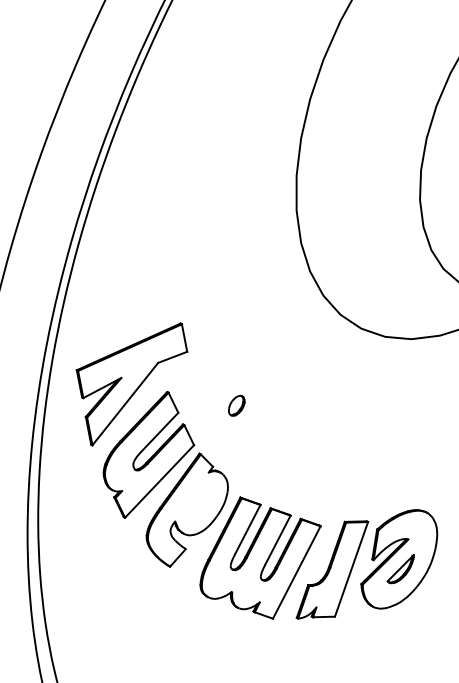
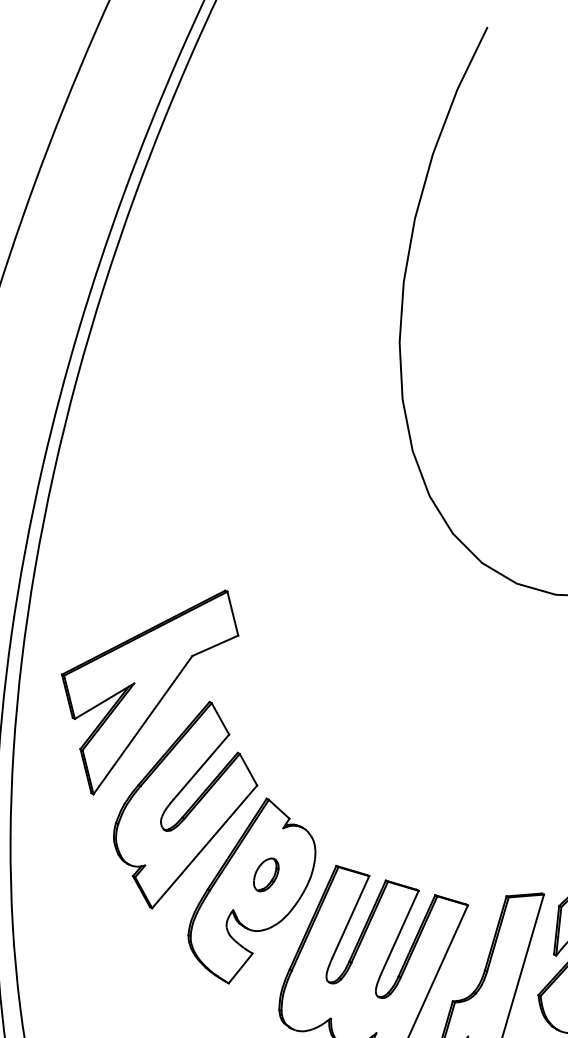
part: (236, 405) -> (265, 874), moved

